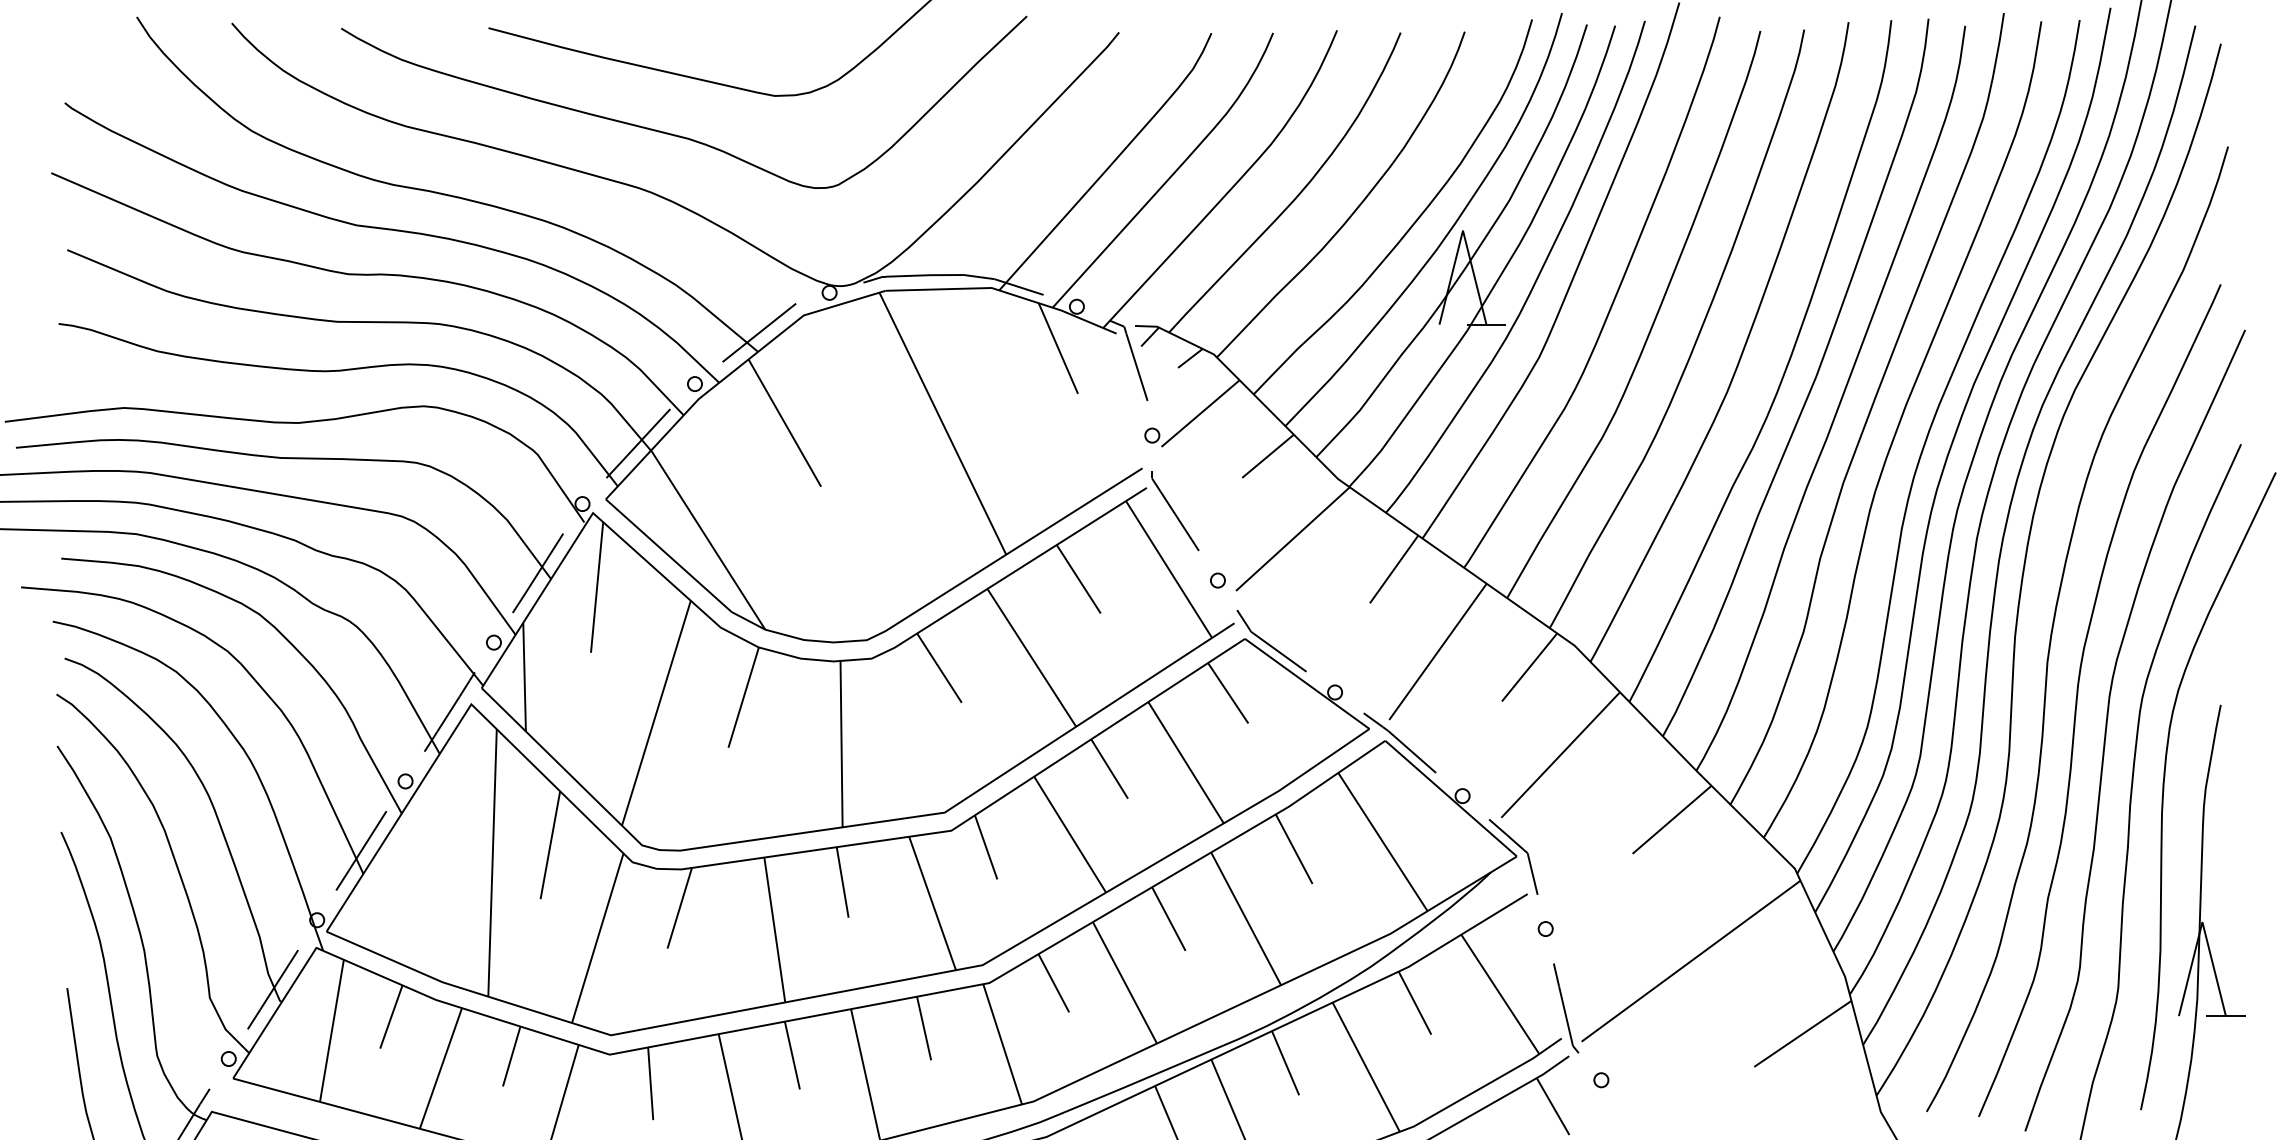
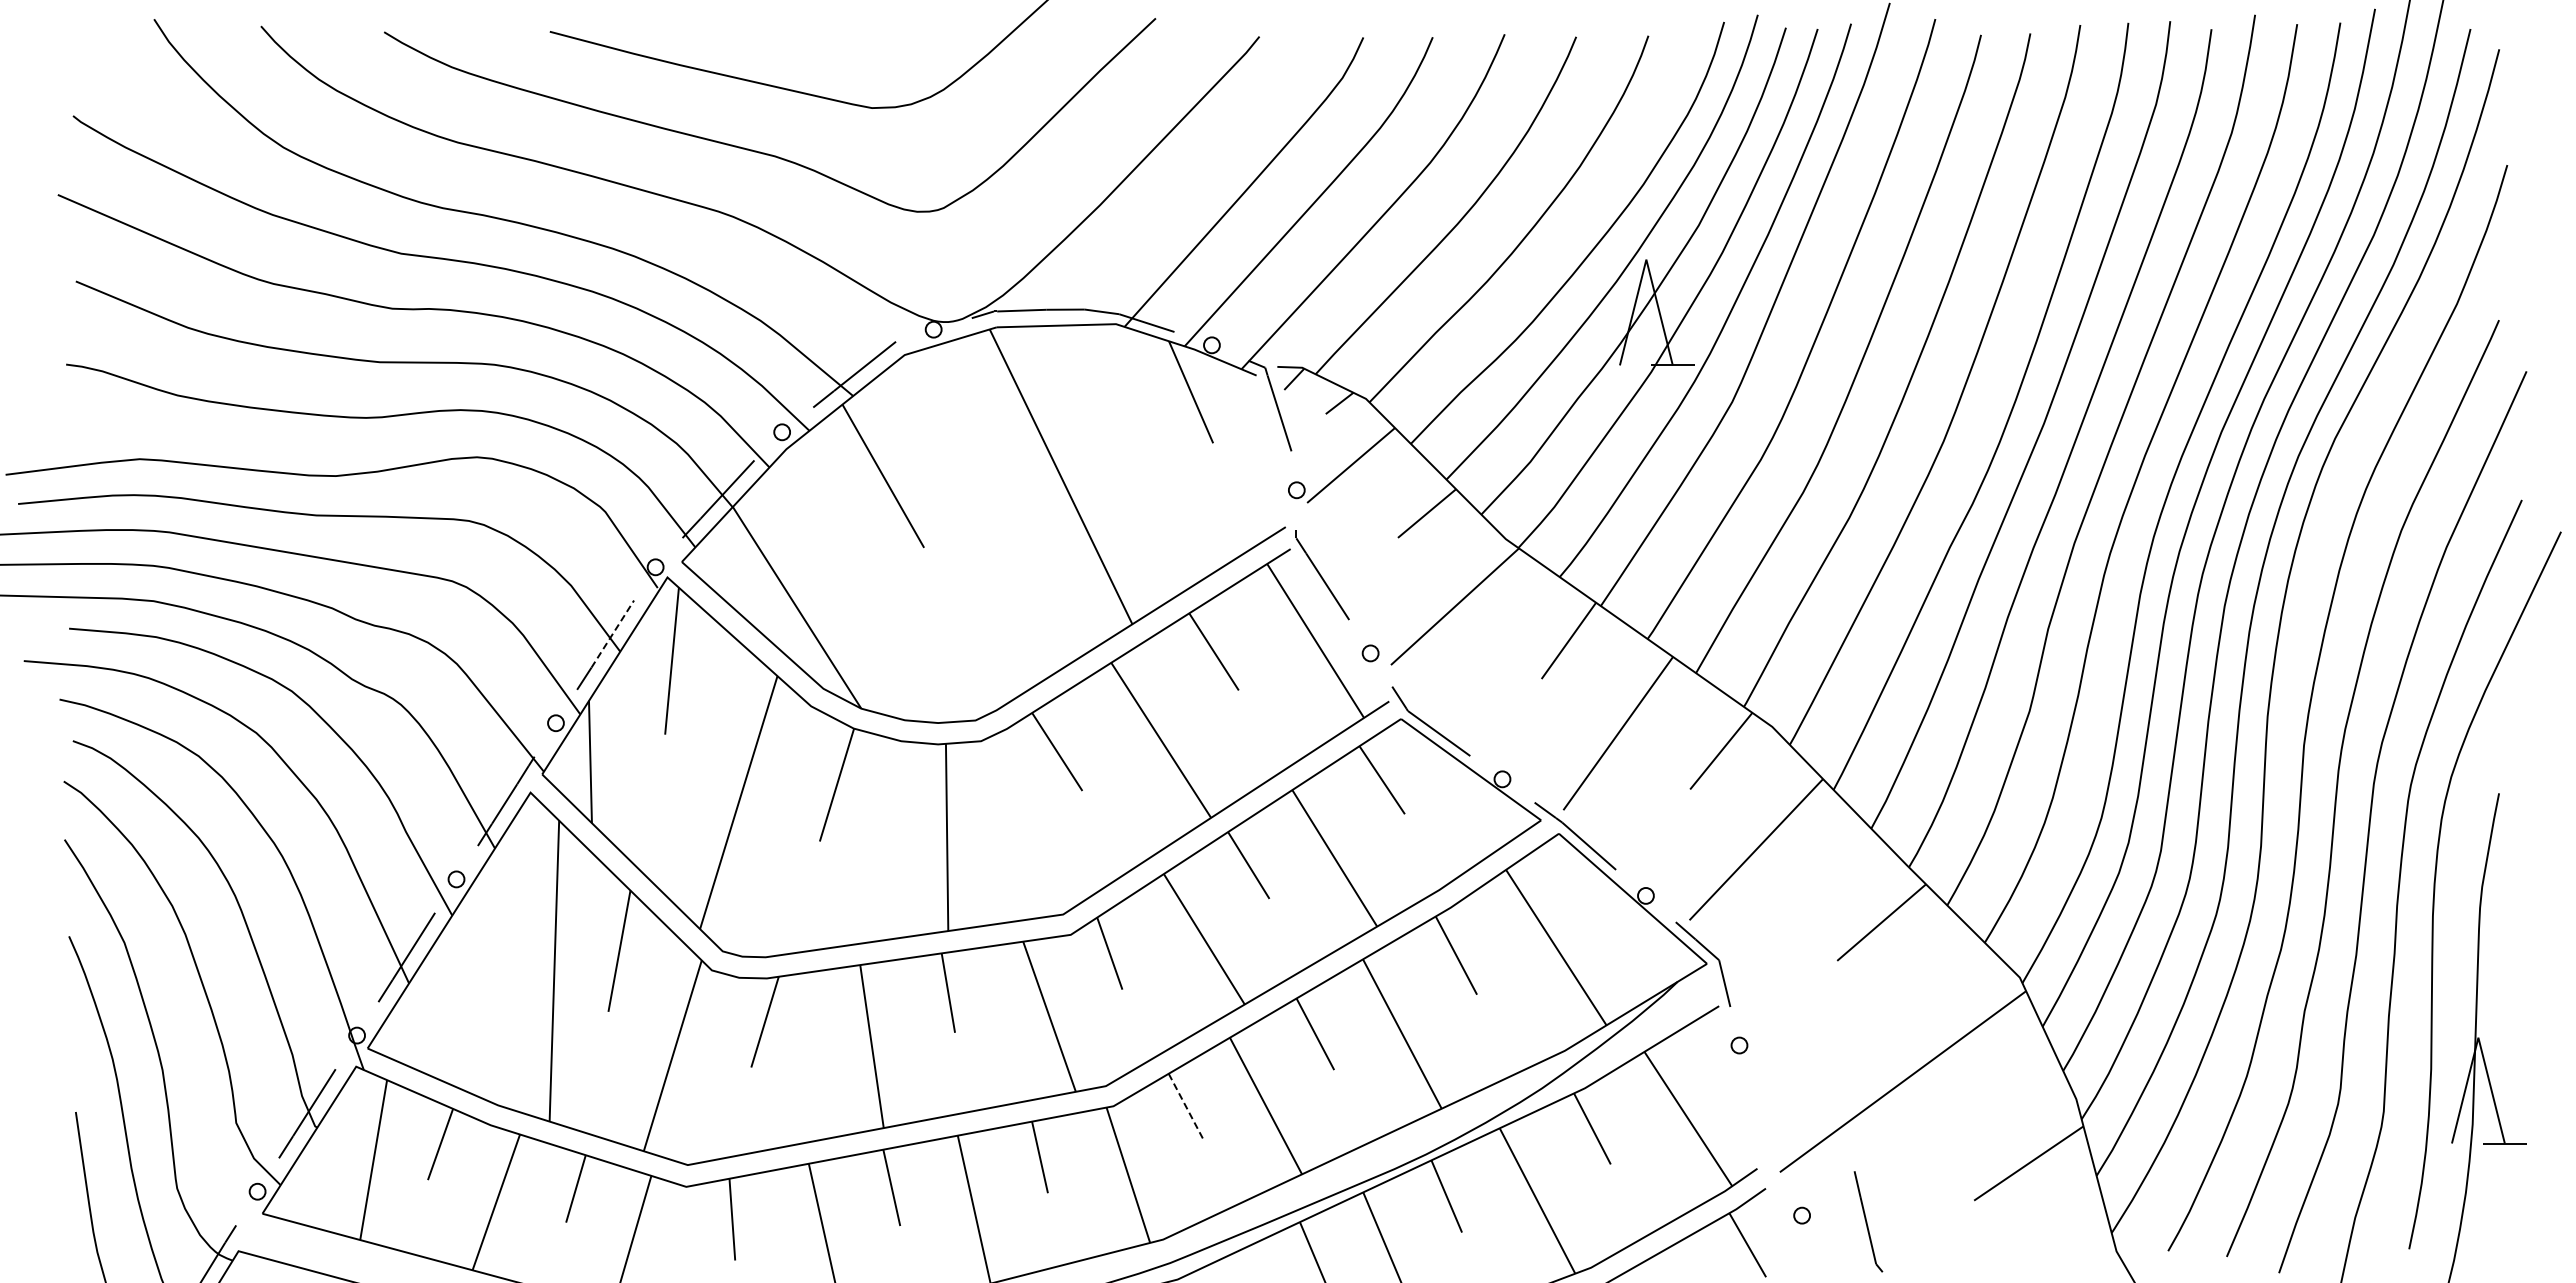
line: (544, 563) -> (612, 634), solid -> dashed
line: (1054, 983) -> (1186, 1106), solid -> dashed
part: (1566, 1008) -> (1868, 1221), moved

